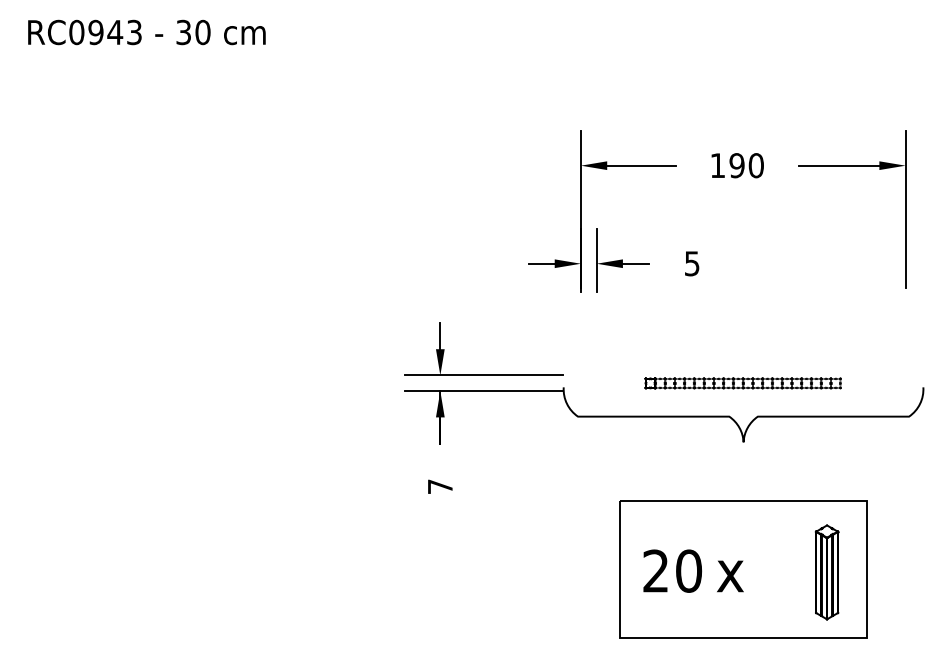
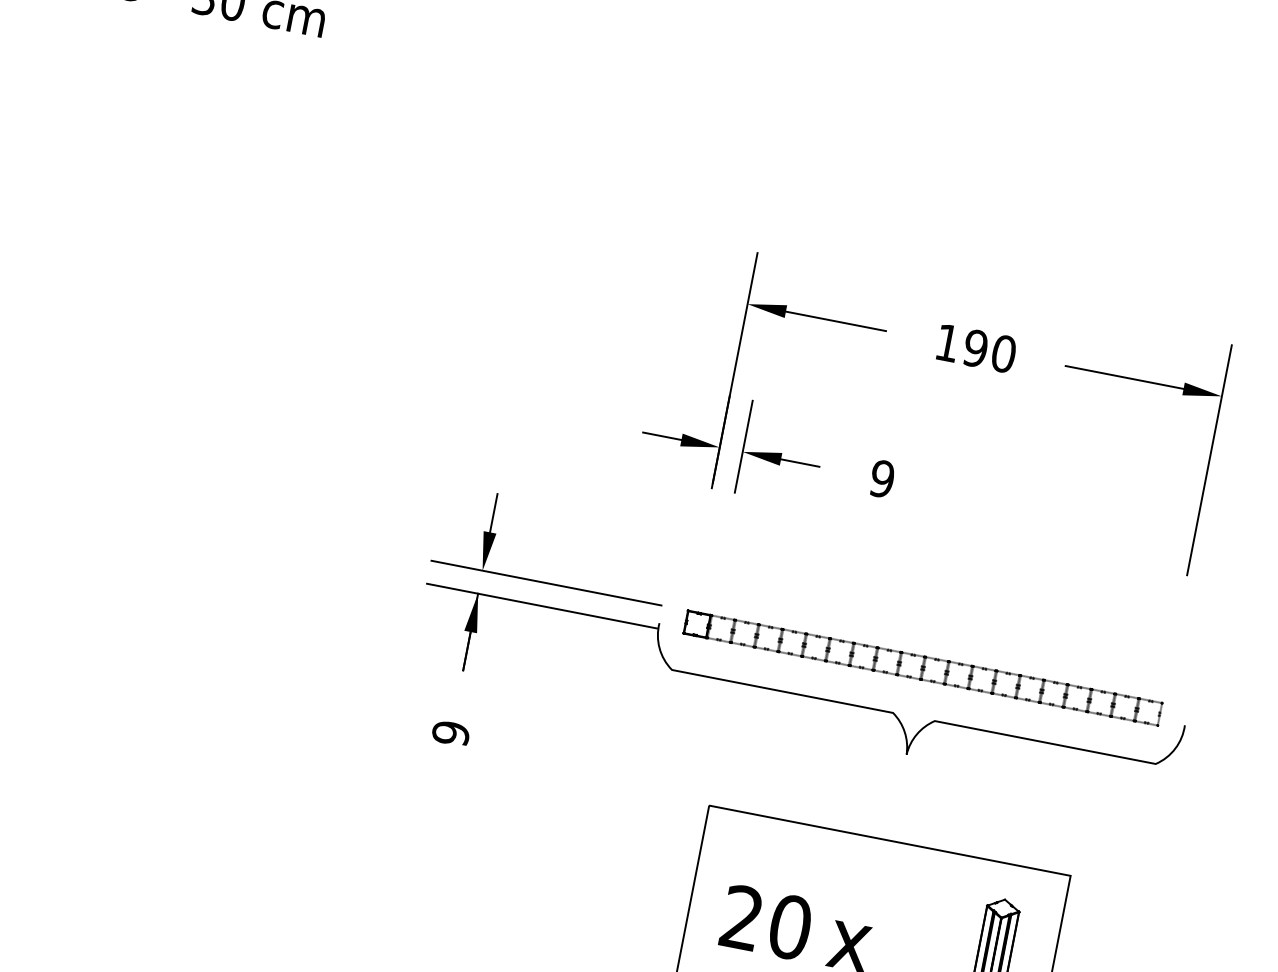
text: (691, 263) -> (881, 478), 5 -> 9
part: (742, 383) -> (921, 668), size x1.67
text: (439, 486) -> (449, 732), 7 -> 9

